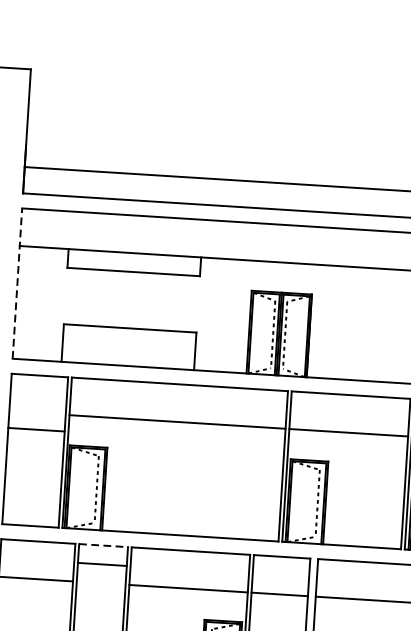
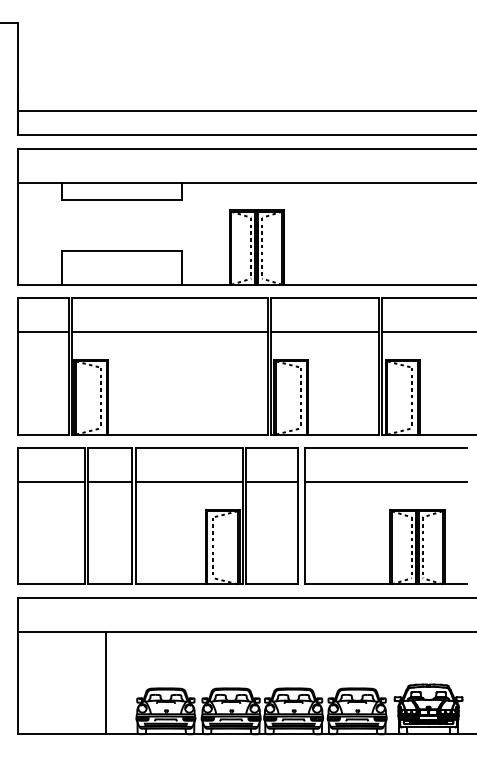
line: (17, 283) -> (17, 216), dashed -> solid
line: (35, 429) -> (42, 332), moved
line: (103, 545) -> (110, 448), dashed -> solid
line: (102, 564) -> (110, 482), moved

